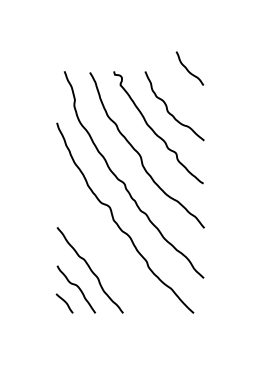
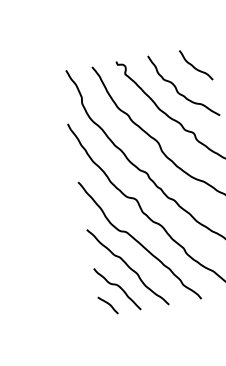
curve: (188, 69) -> (194, 66), moved
curve: (104, 246) -> (138, 240), added

